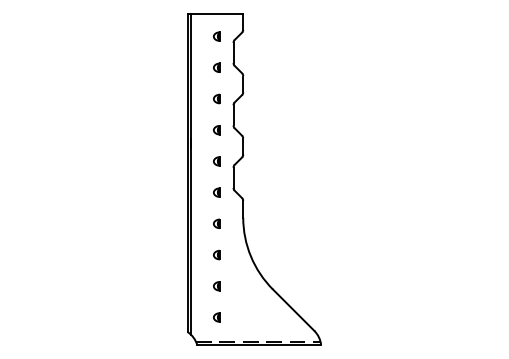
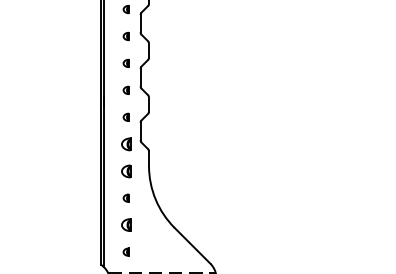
part: (216, 192) -> (125, 144), size x1.6
part: (216, 223) -> (125, 170), size x1.6
part: (216, 286) -> (125, 225), size x1.6

